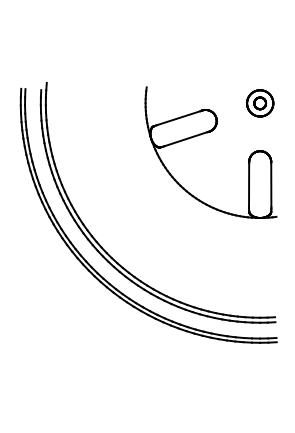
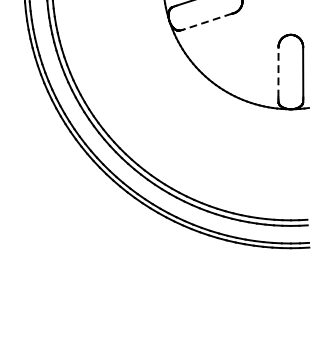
line: (185, 139) -> (207, 21), solid -> dashed
line: (249, 184) -> (278, 71), solid -> dashed

